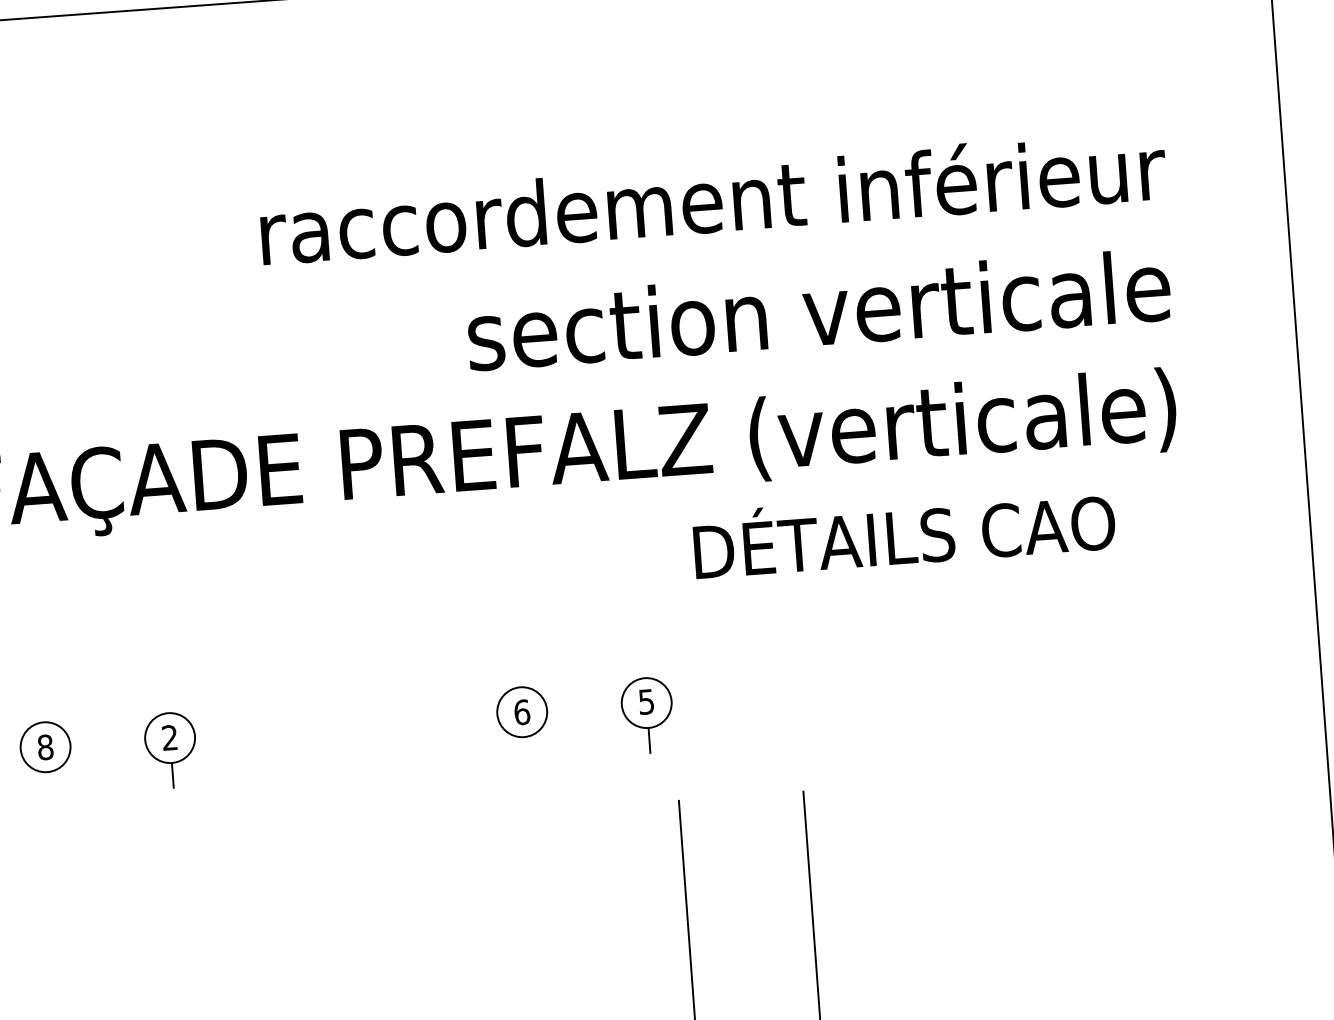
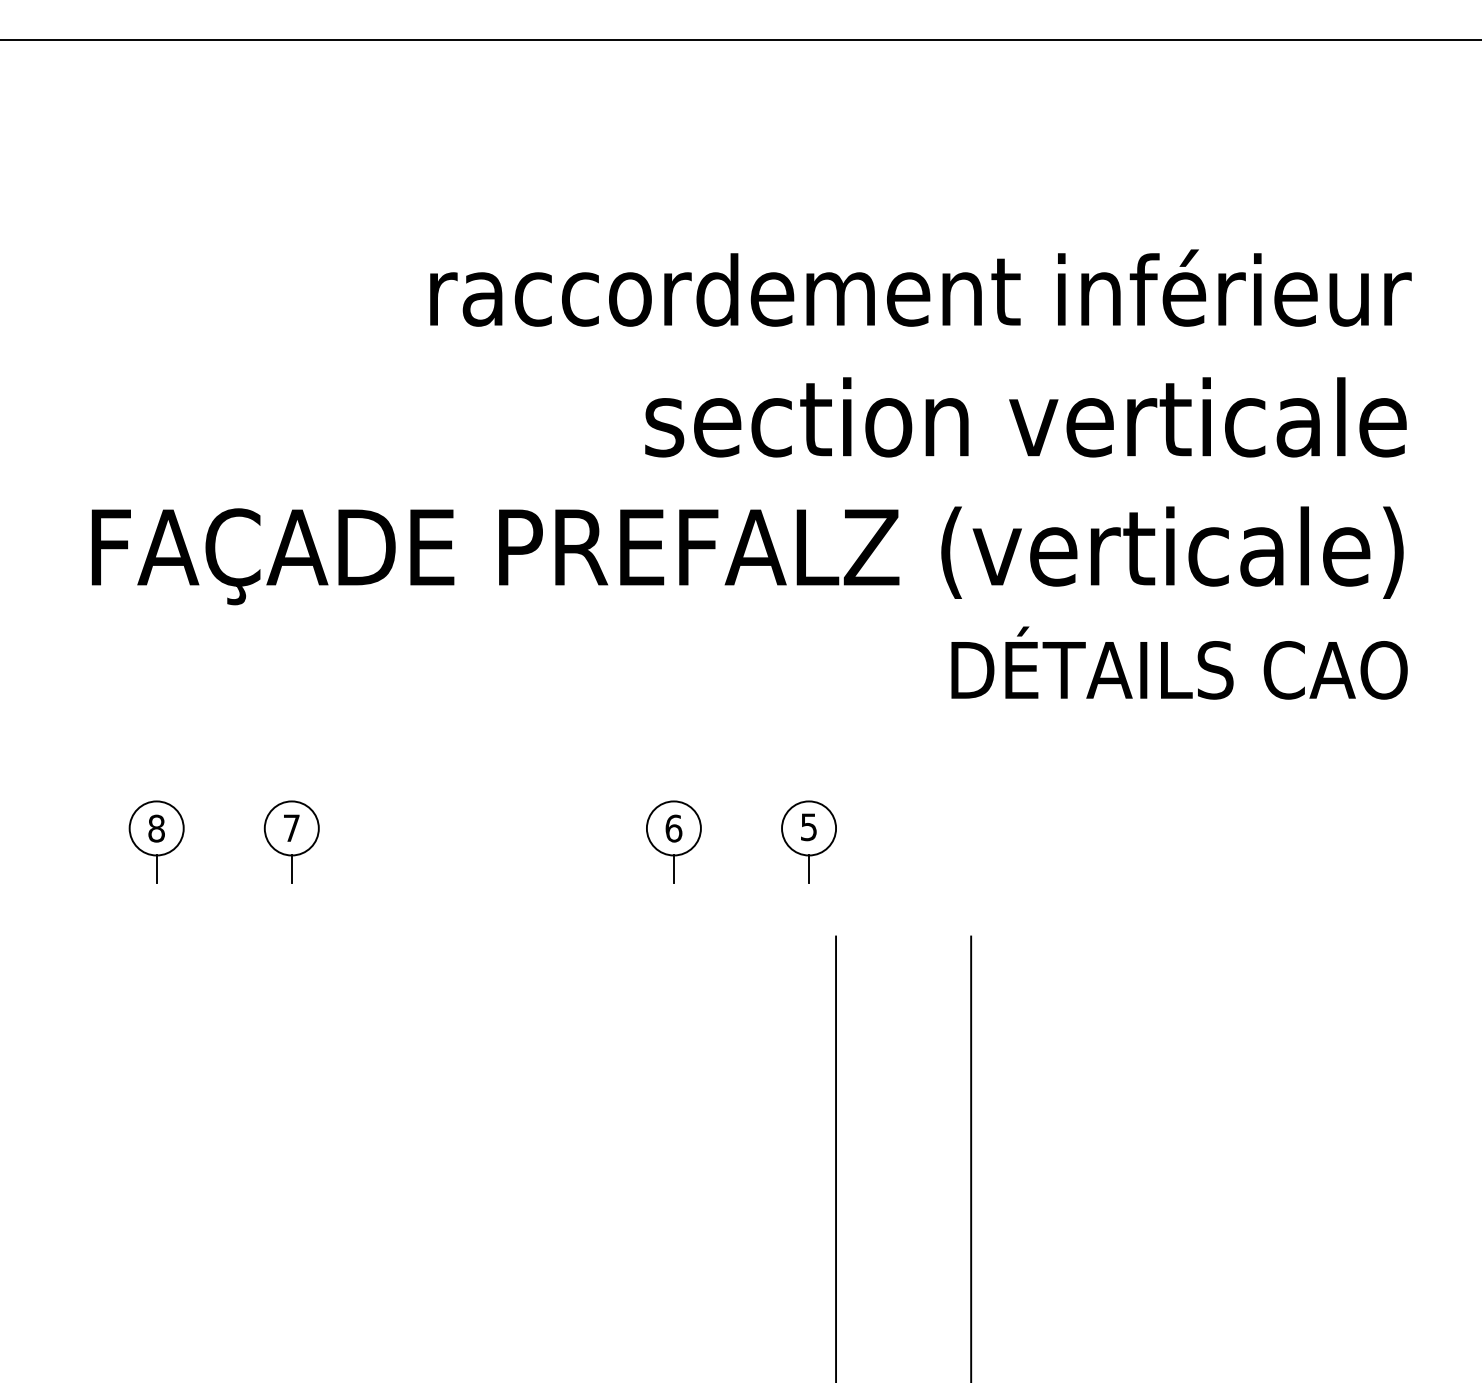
text: (904, 530) -> (1179, 662), moved
text: (169, 737) -> (291, 827), 2 -> 7
line: (524, 749) -> (673, 868), added
line: (48, 784) -> (156, 868), added

